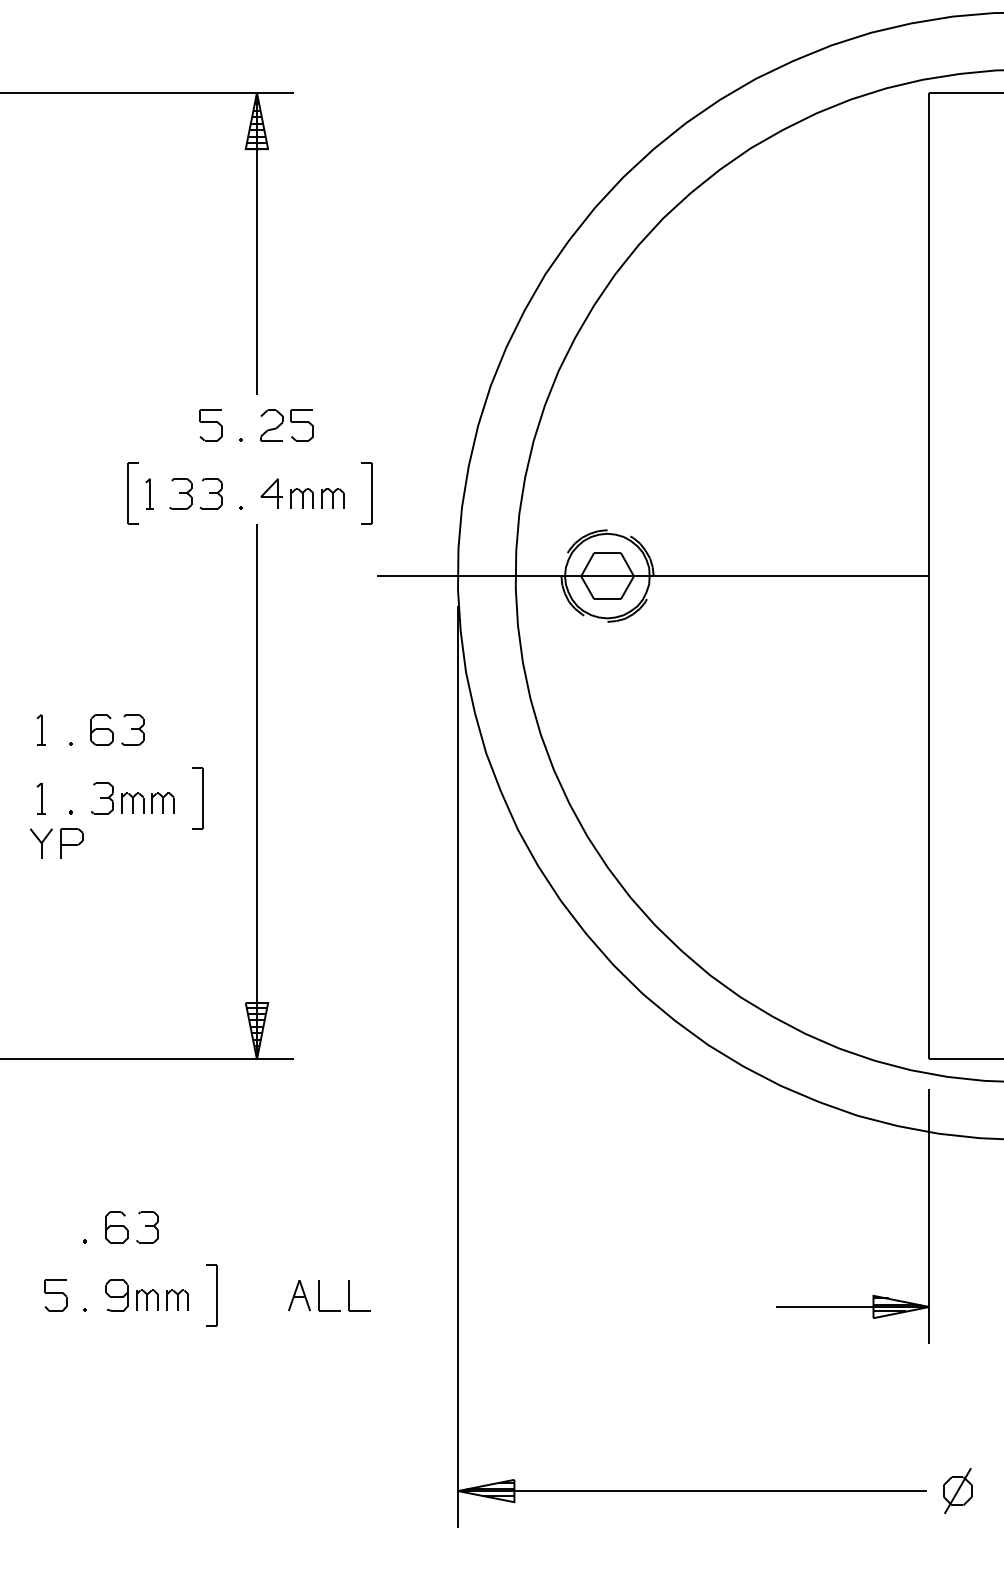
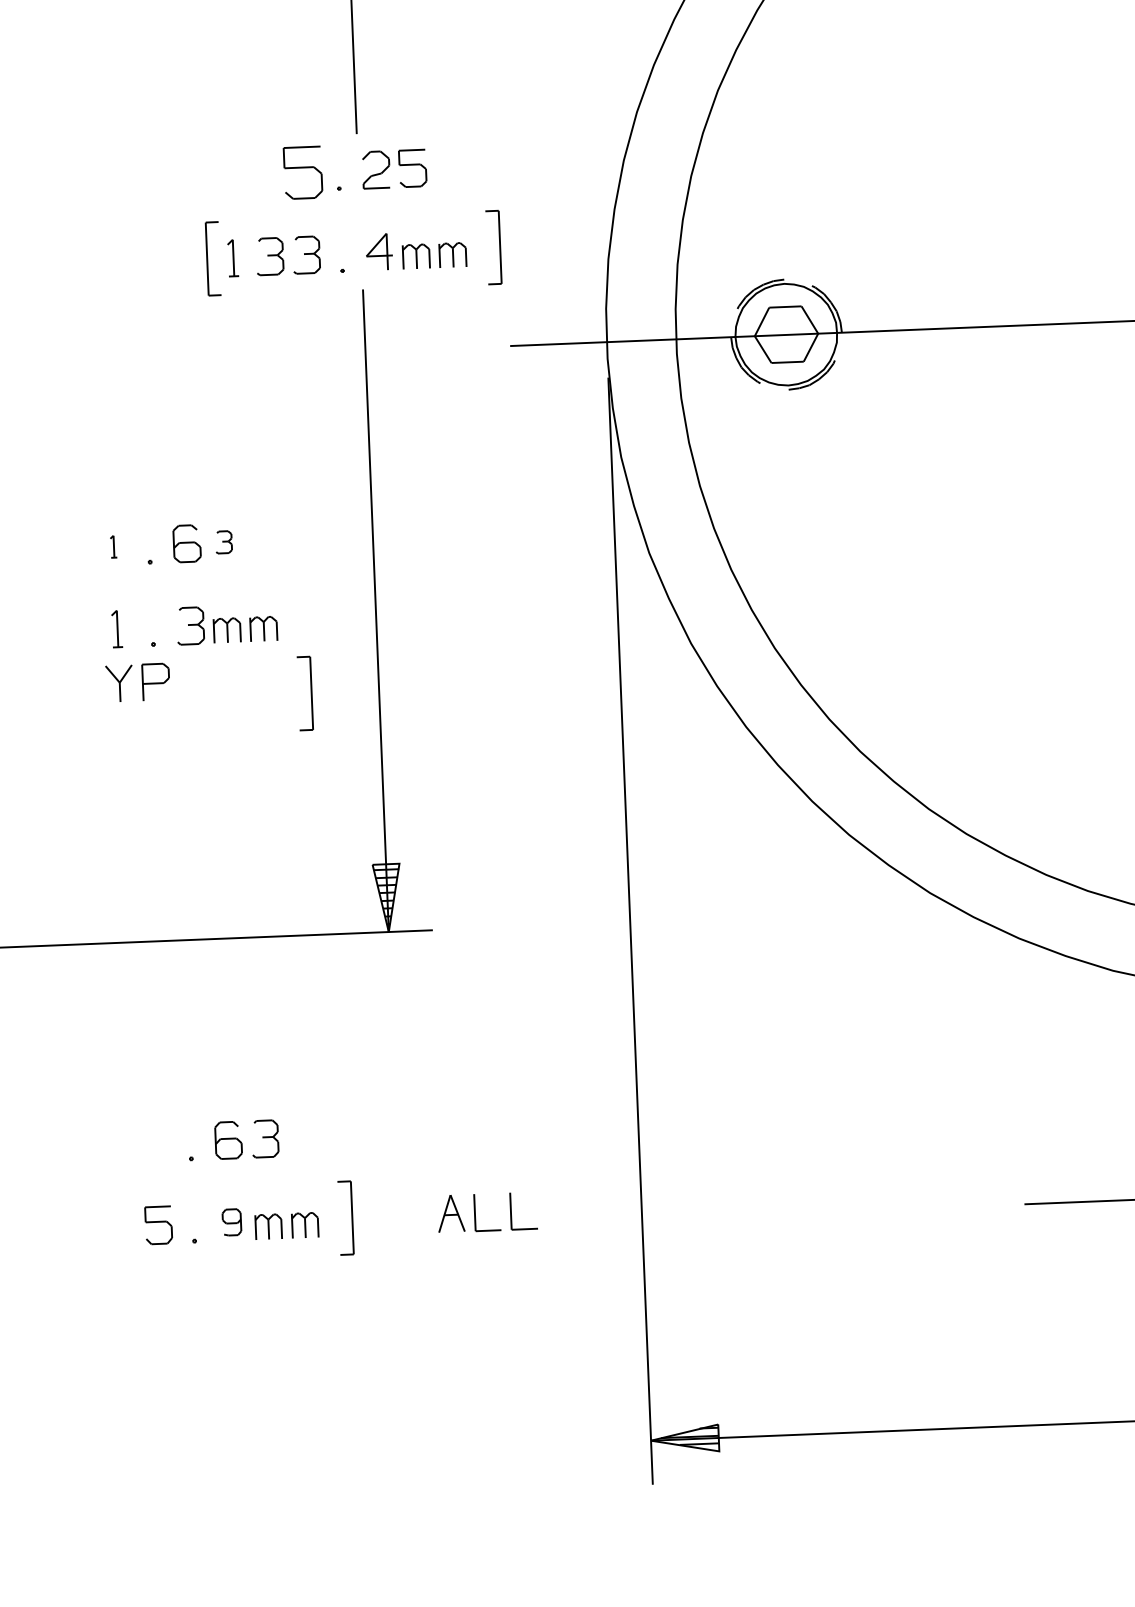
part: (210, 425) -> (302, 172), size x1.4
part: (40, 729) -> (112, 546), size x0.6
part: (132, 729) -> (223, 541), size x0.6
part: (197, 798) -> (305, 693), moved
part: (116, 1295) -> (231, 1222), size x0.7

